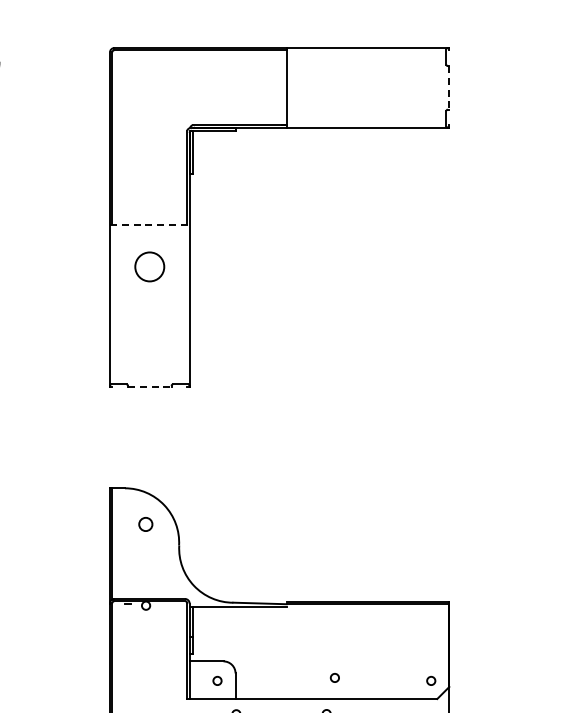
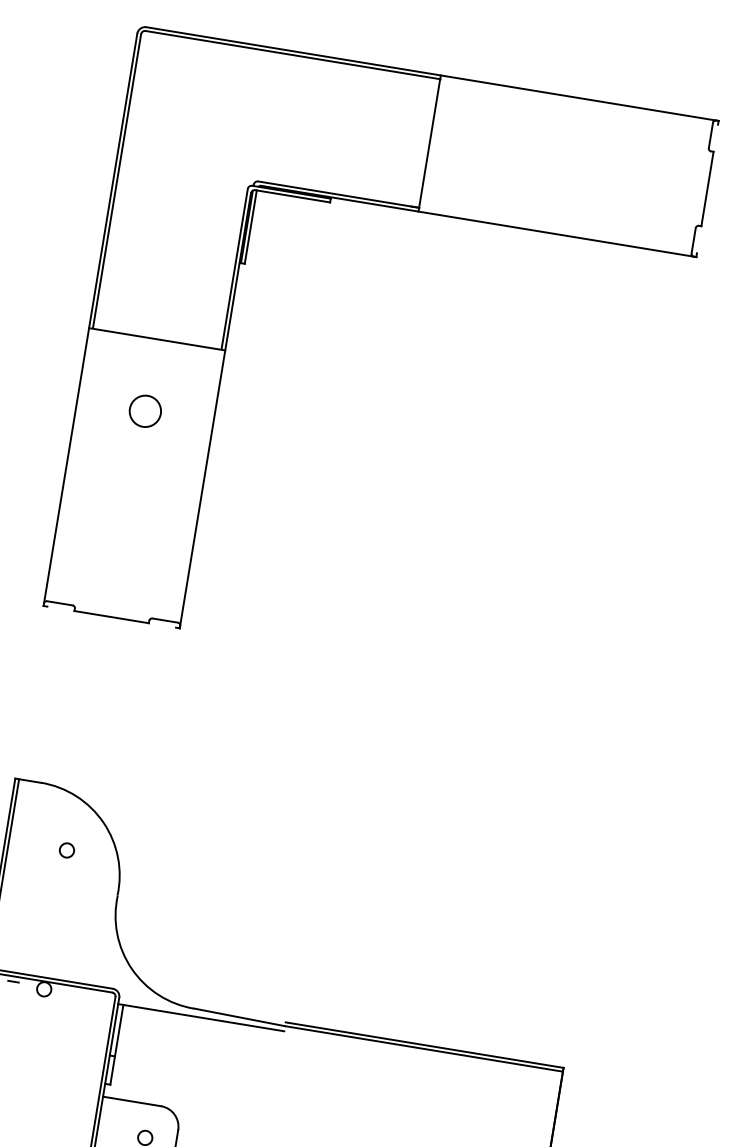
line: (449, 87) -> (707, 188), dashed -> solid
line: (149, 224) -> (156, 338), dashed -> solid
circle: (149, 266) -> (145, 410), size x0.62
line: (149, 387) -> (111, 617), dashed -> solid
circle: (146, 524) -> (67, 850), size x0.62

